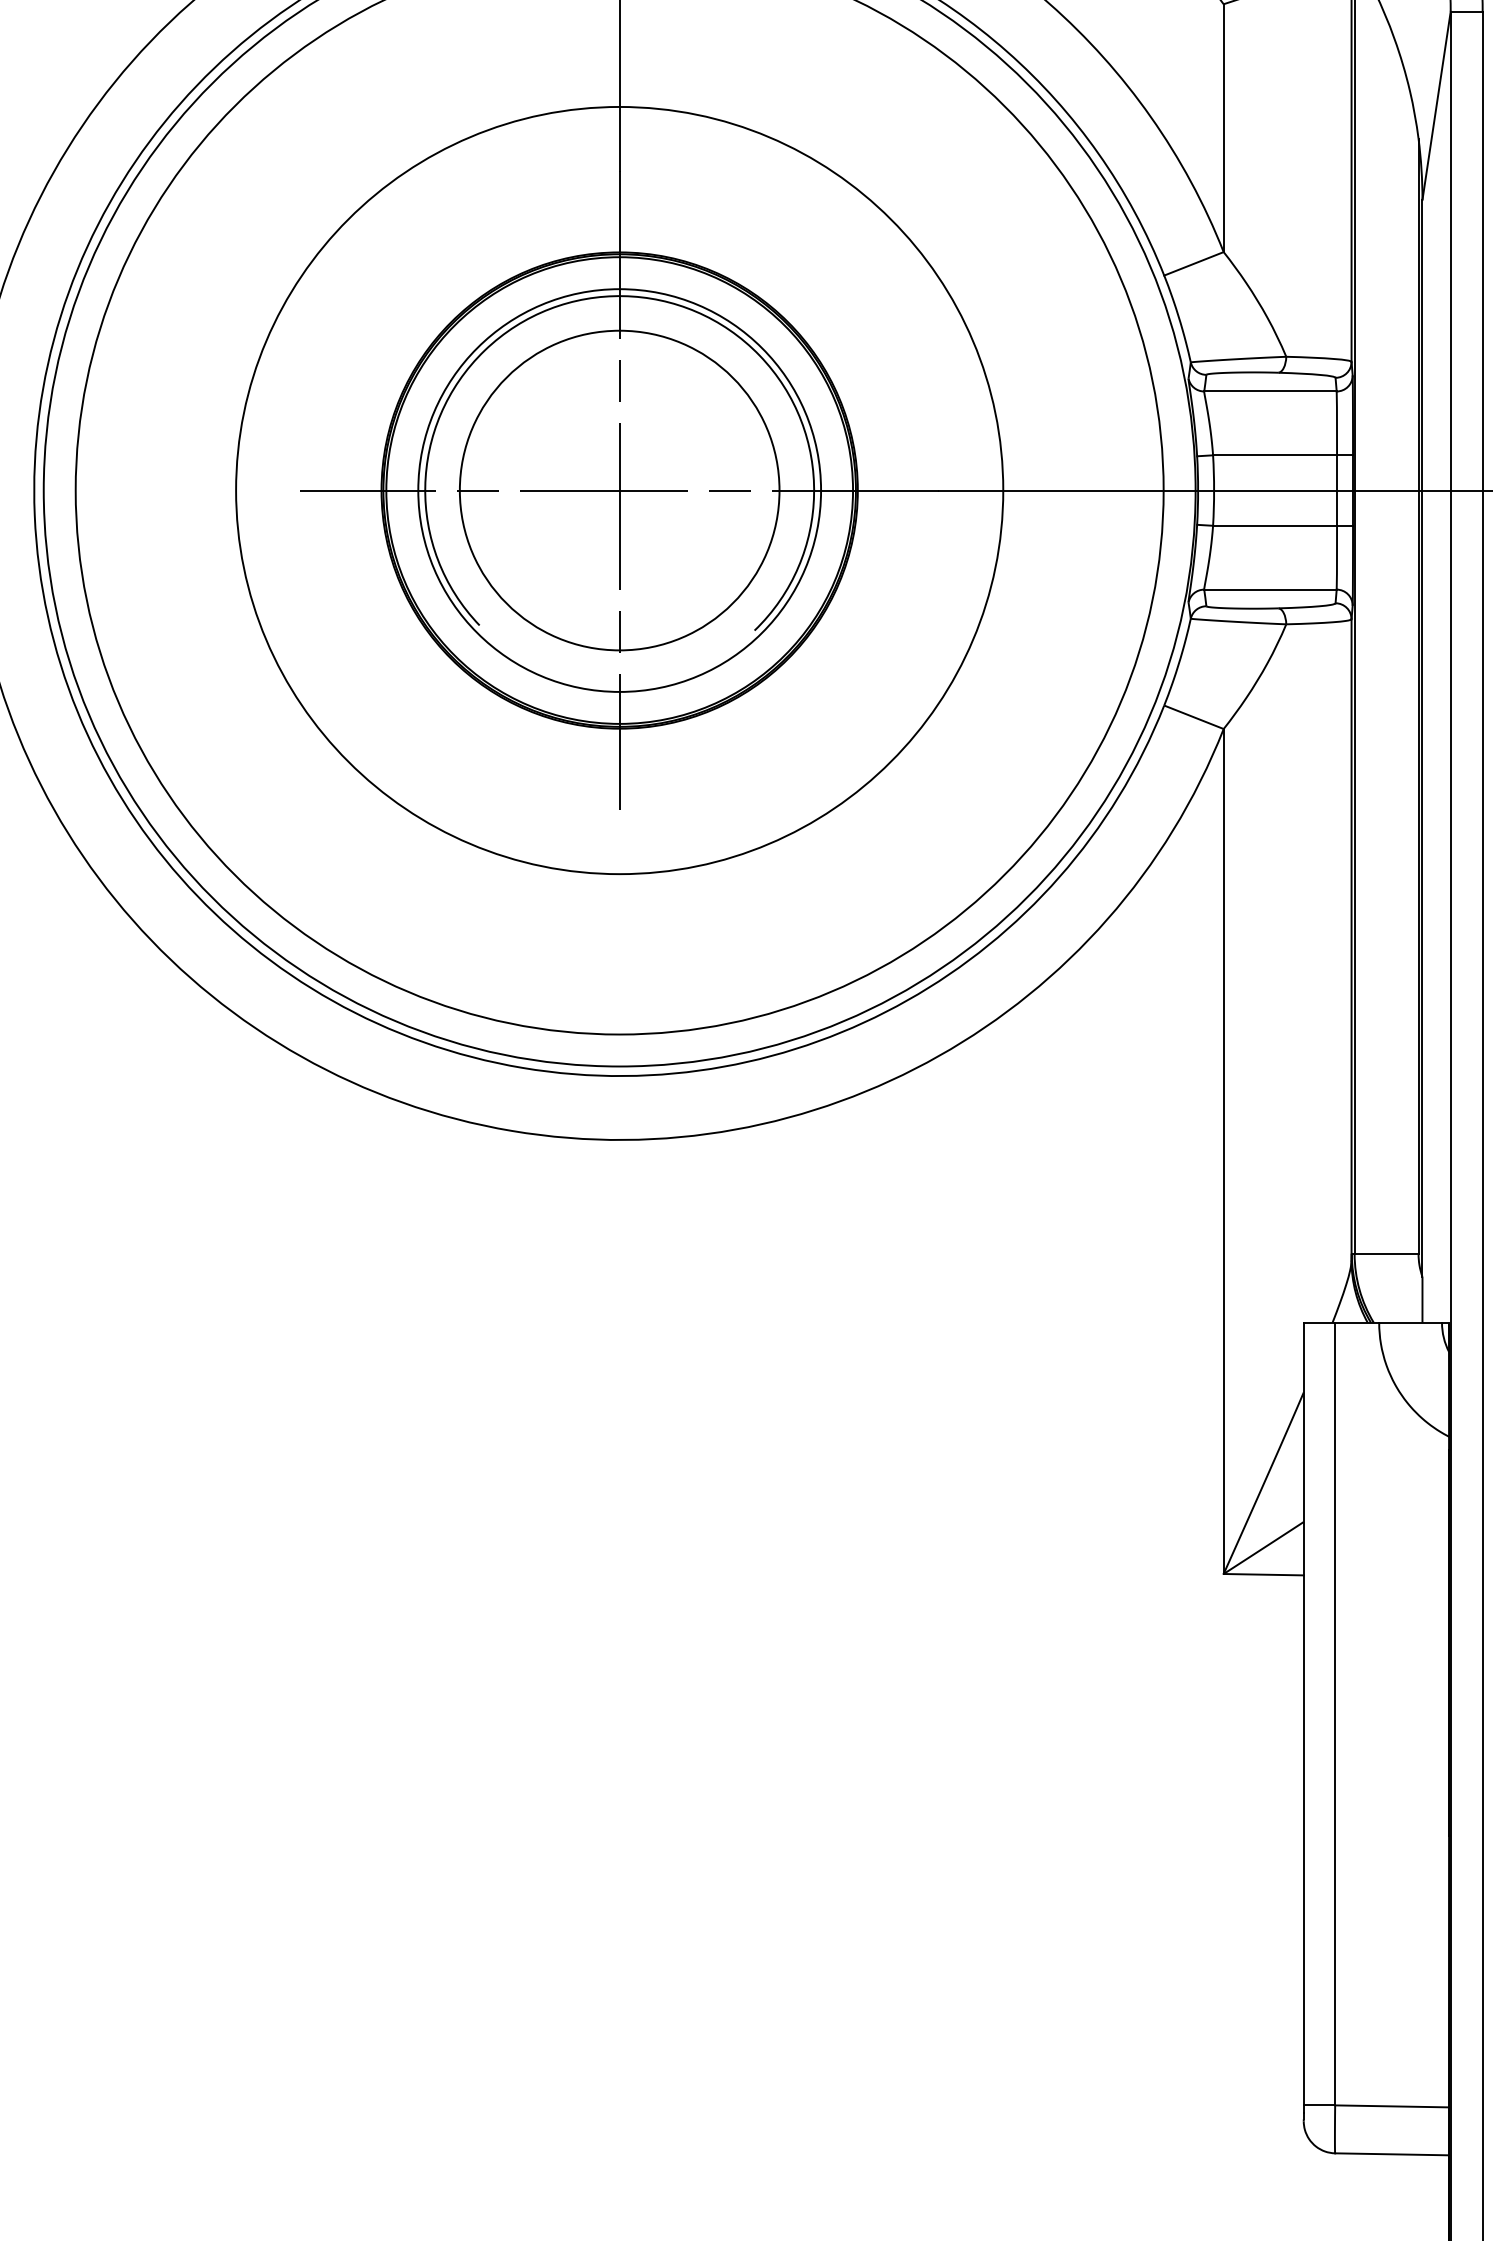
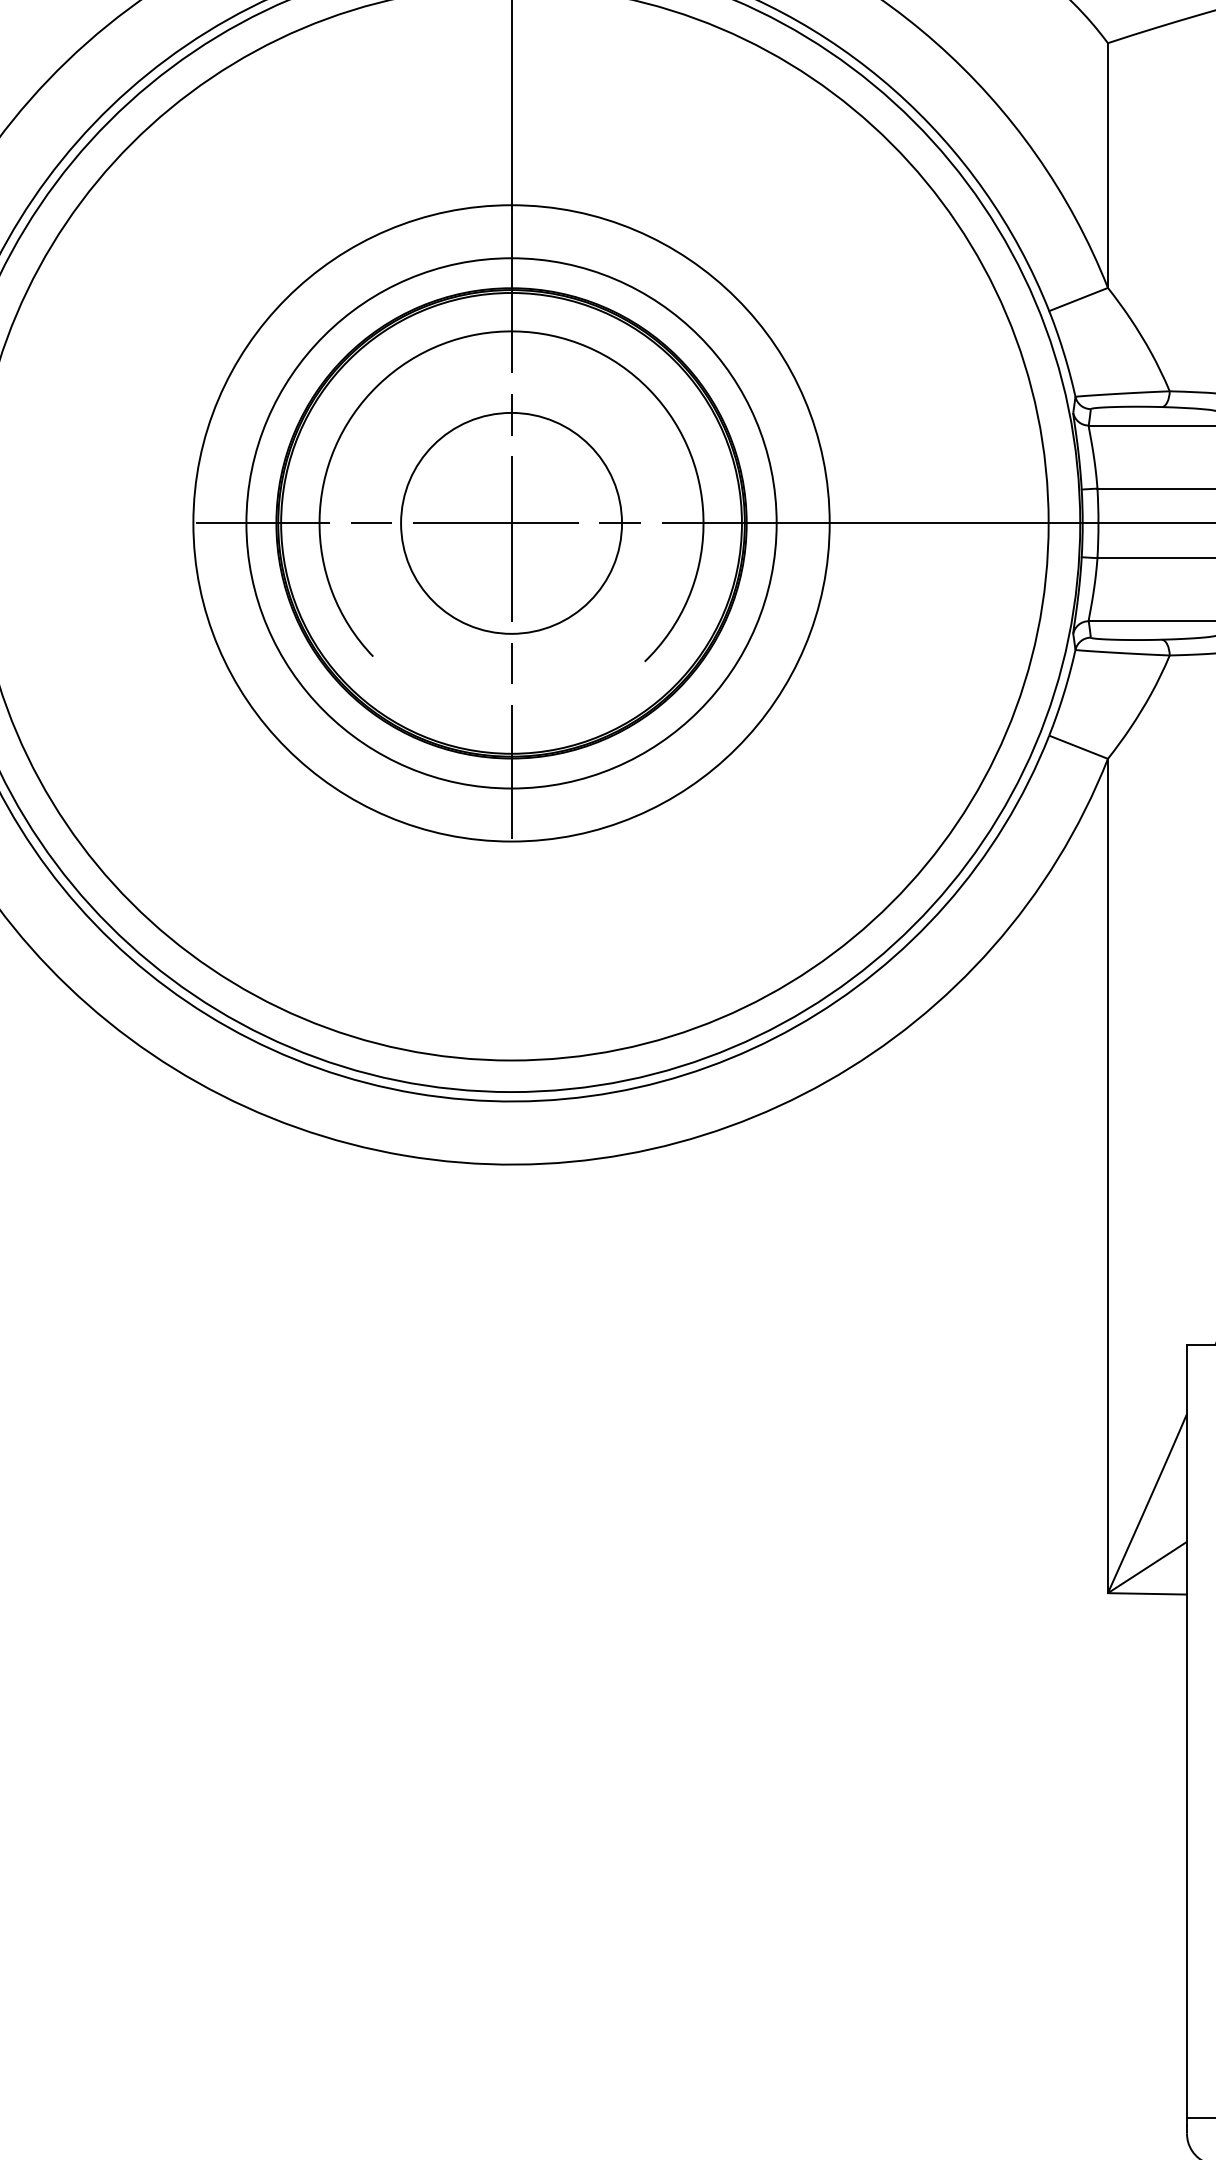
circle: (619, 490) -> (511, 523), size x0.7
circle: (619, 490) -> (511, 523), size x0.7
circle: (619, 490) -> (511, 523), size x1.6

